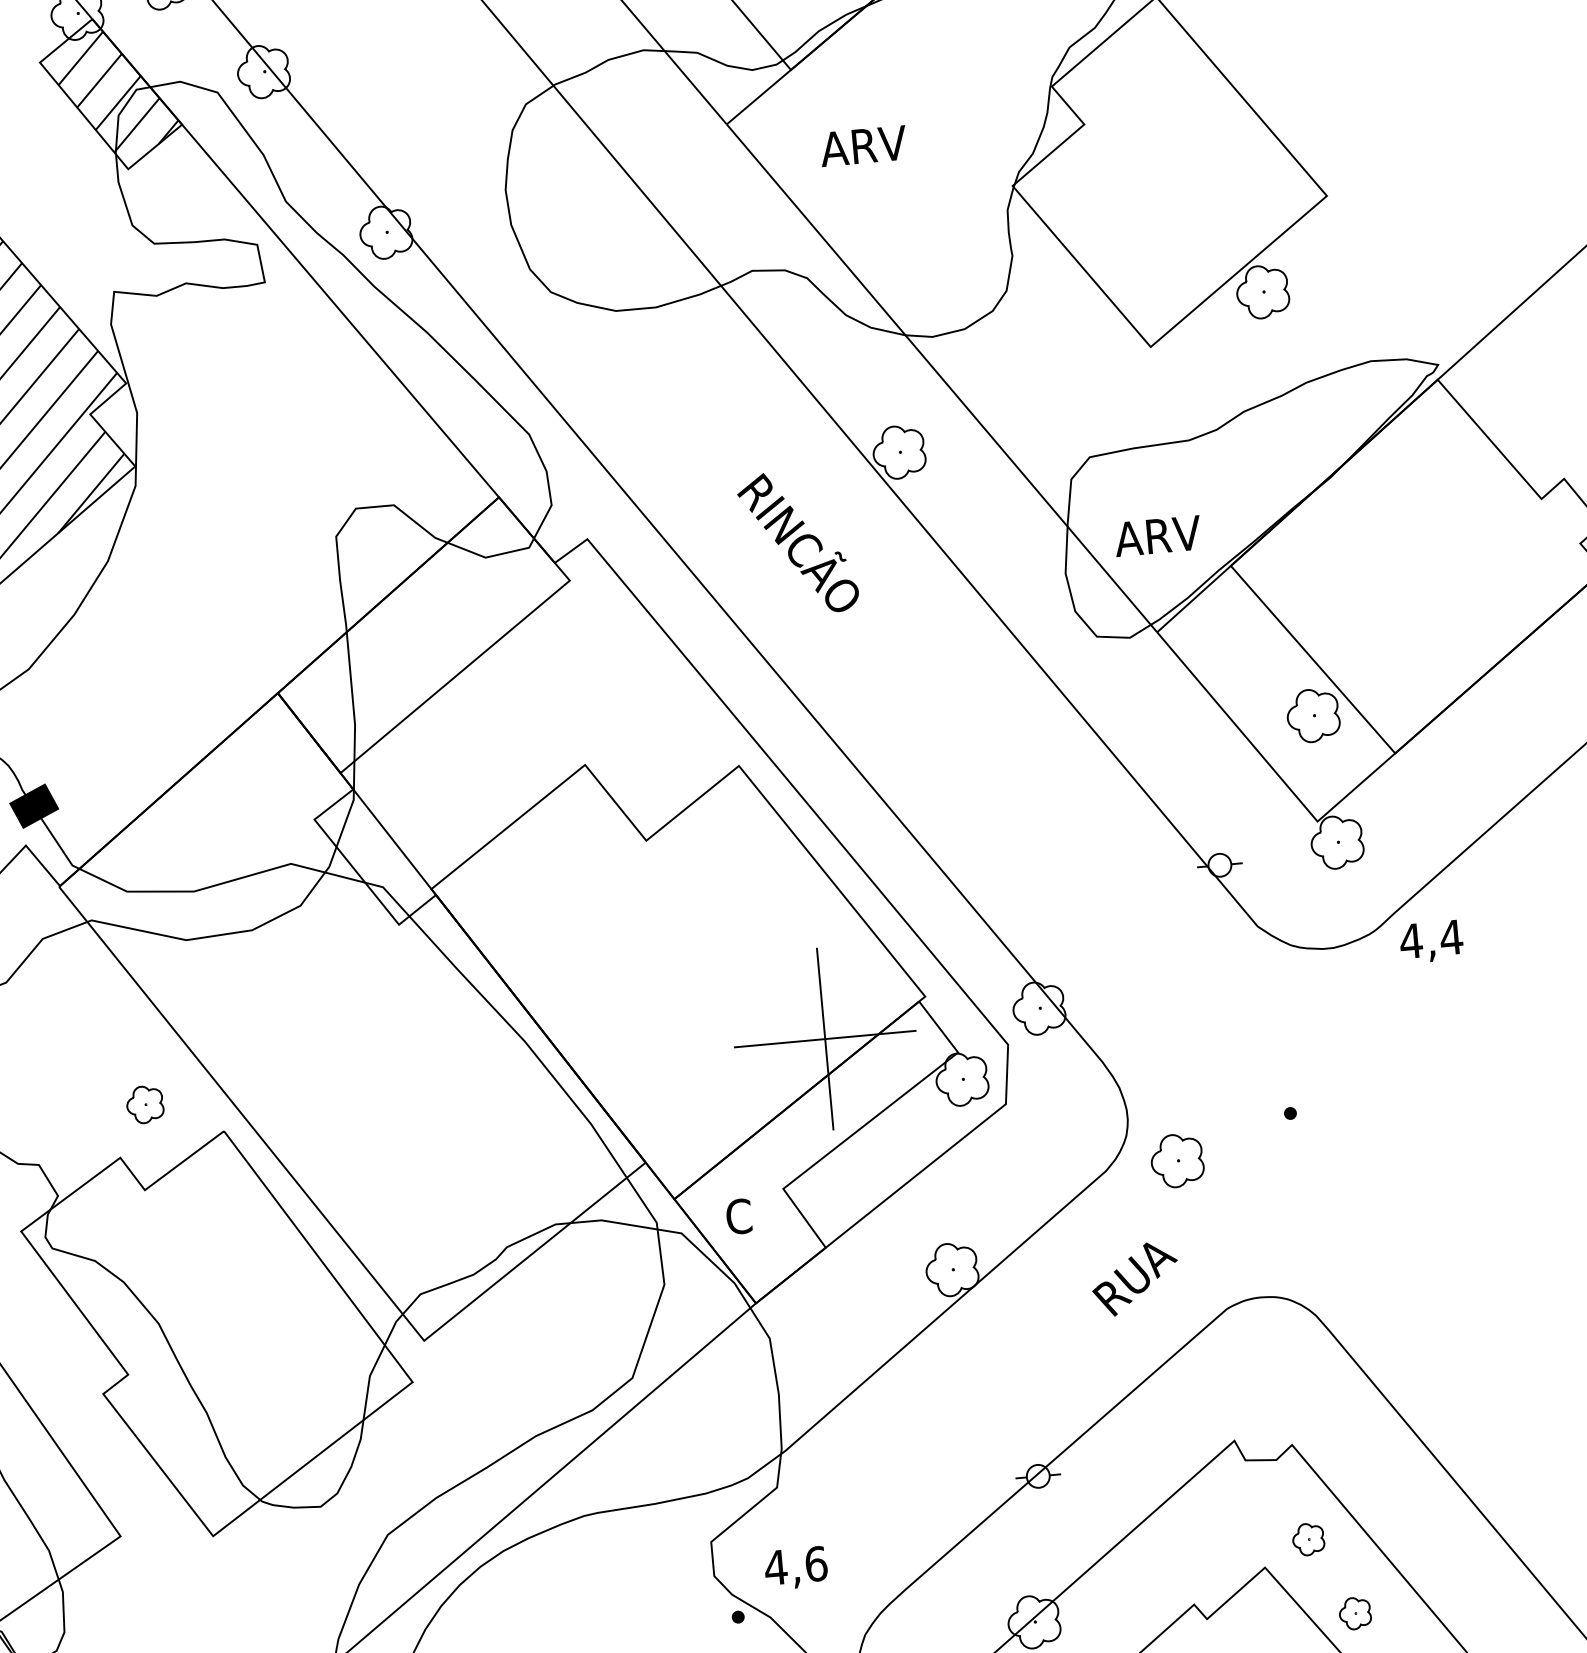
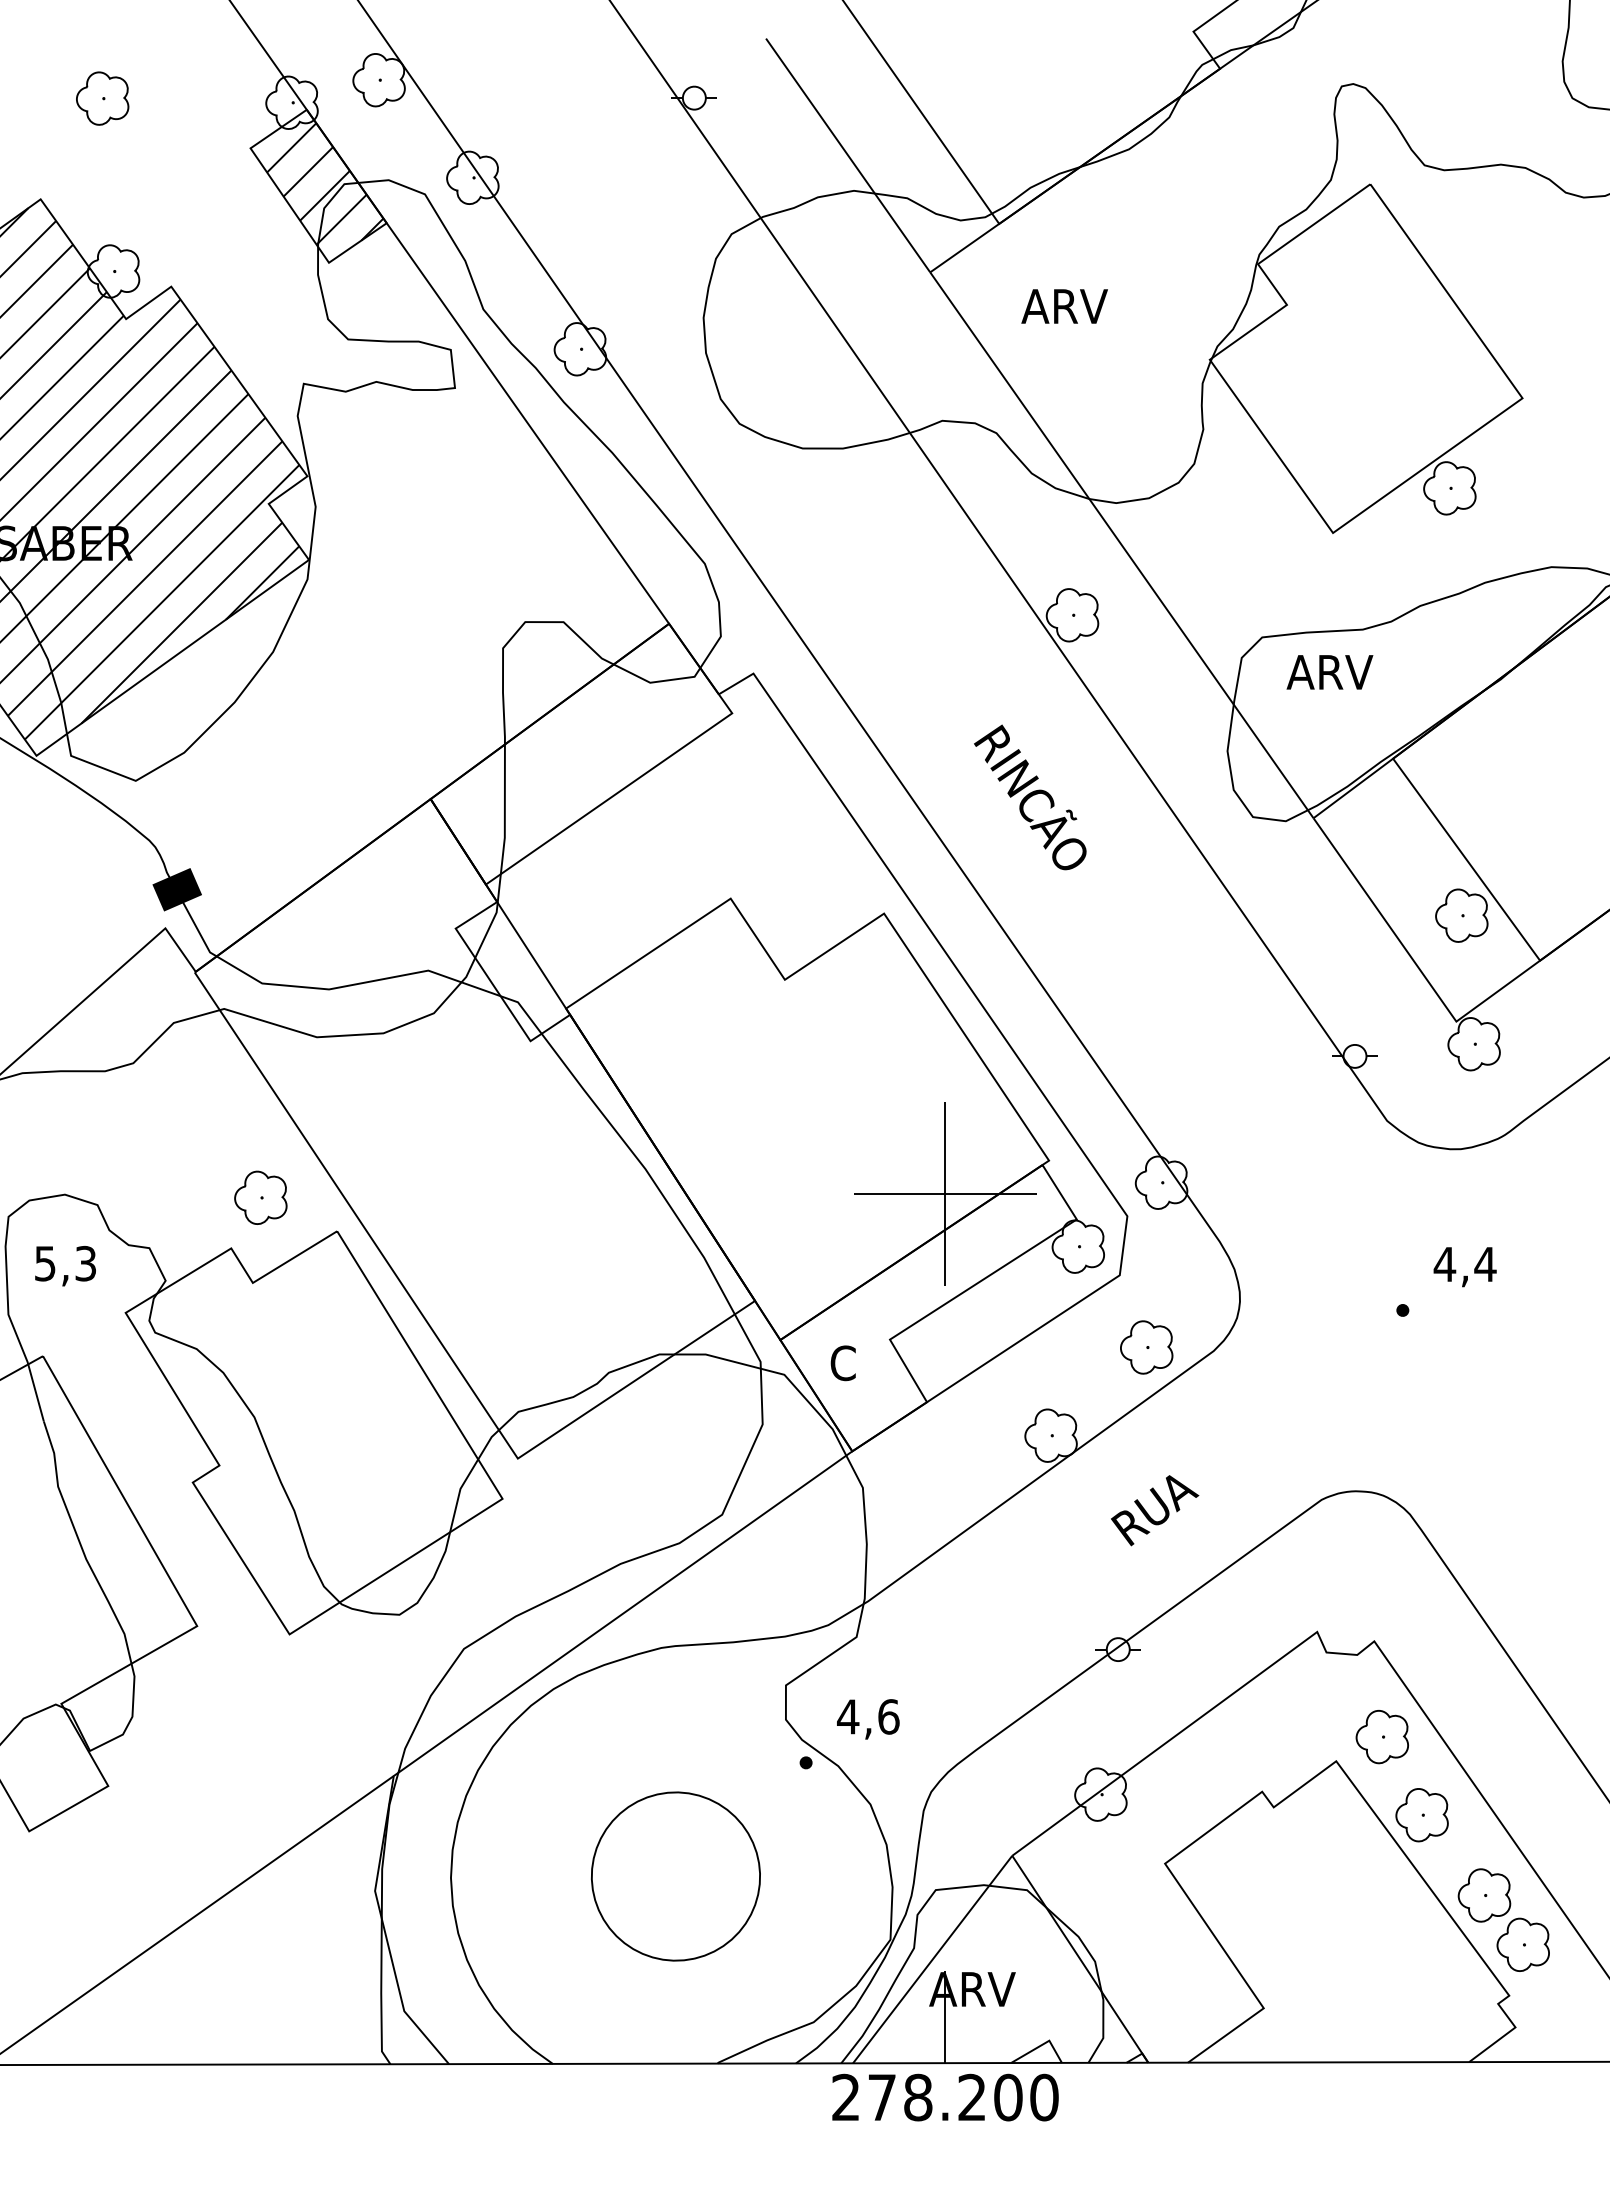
text: (1157, 536) -> (1329, 672), moved
text: (798, 542) -> (1030, 797), moved
text: (1430, 942) -> (1464, 1267), moved
part: (144, 1104) -> (260, 1197), size x1.43
part: (1177, 1160) -> (1146, 1347), moved
text: (1135, 1278) -> (1155, 1510), moved
part: (1307, 1539) -> (1381, 1737), size x1.67
part: (1354, 1613) -> (1421, 1815), size x1.67

